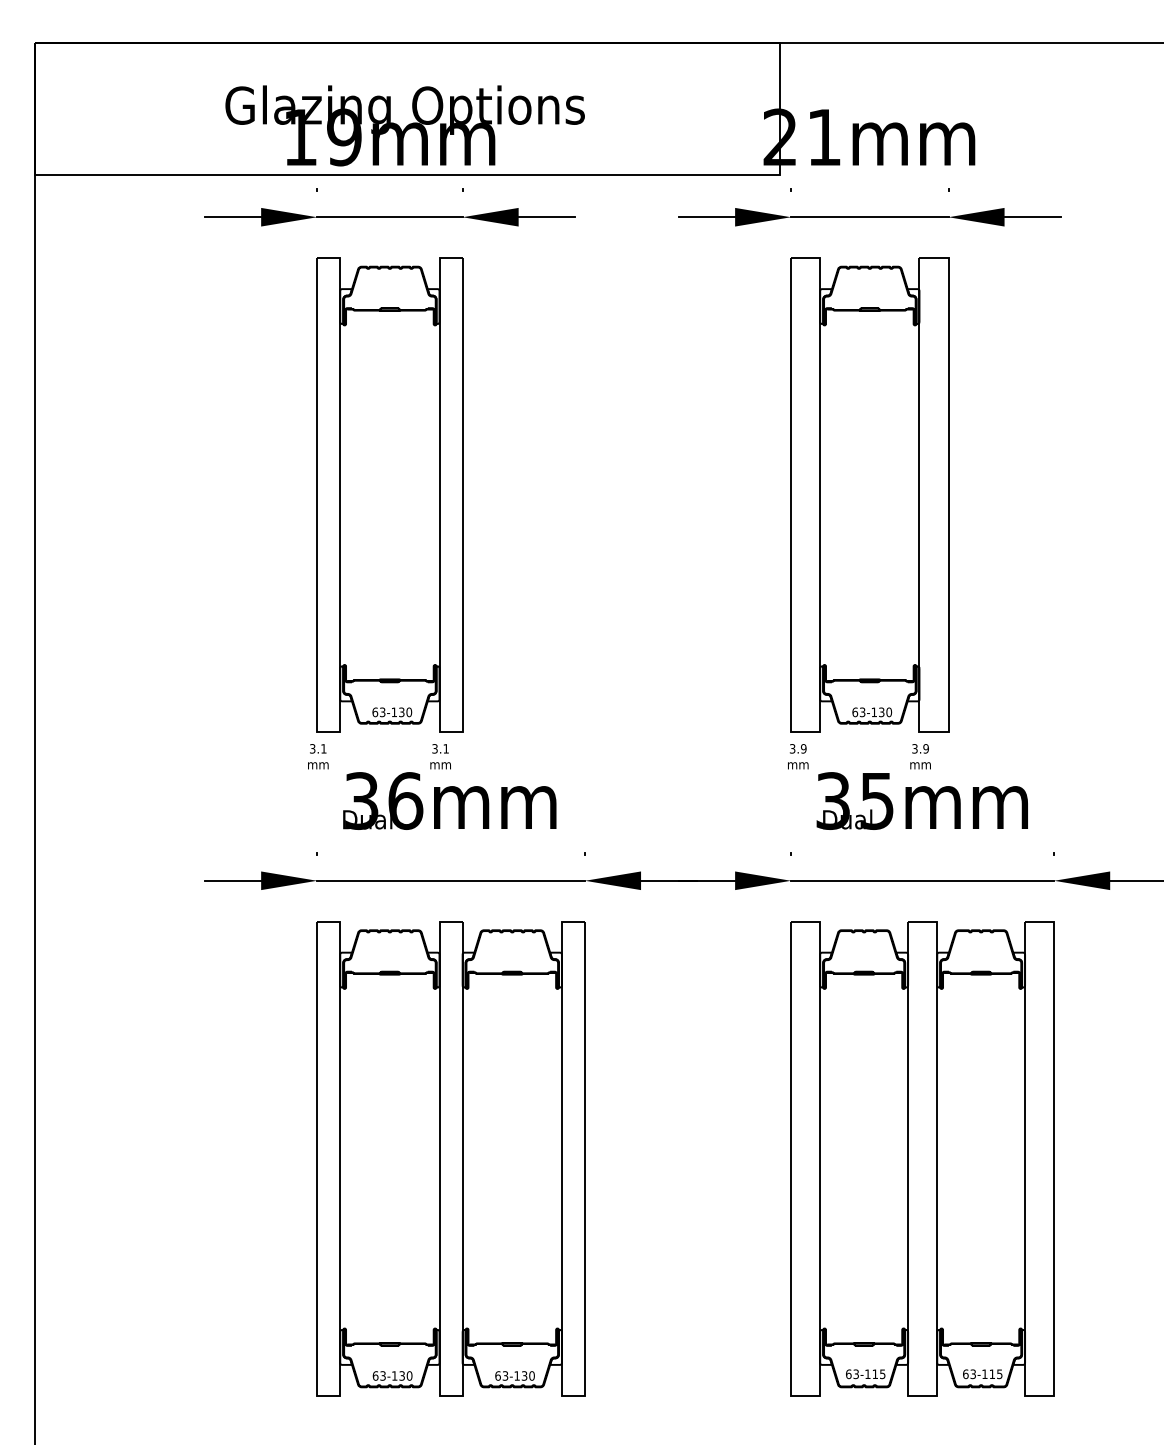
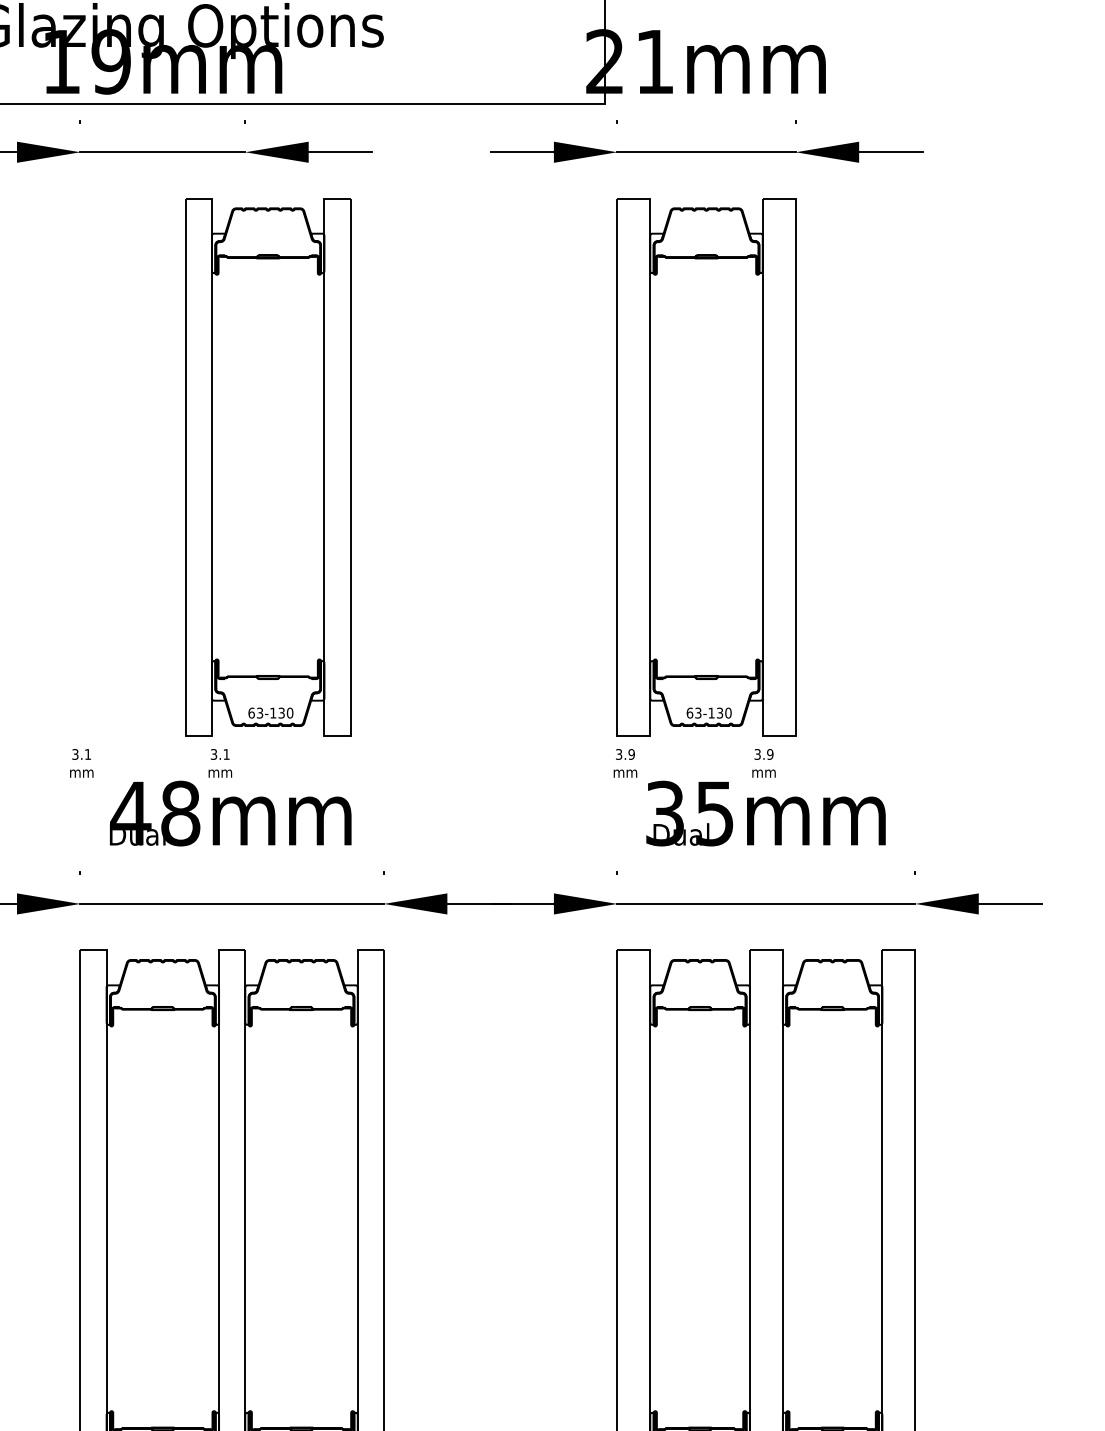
part: (389, 494) -> (267, 466), moved
text: (383, 800) -> (155, 812), 36mm -> 48mm

